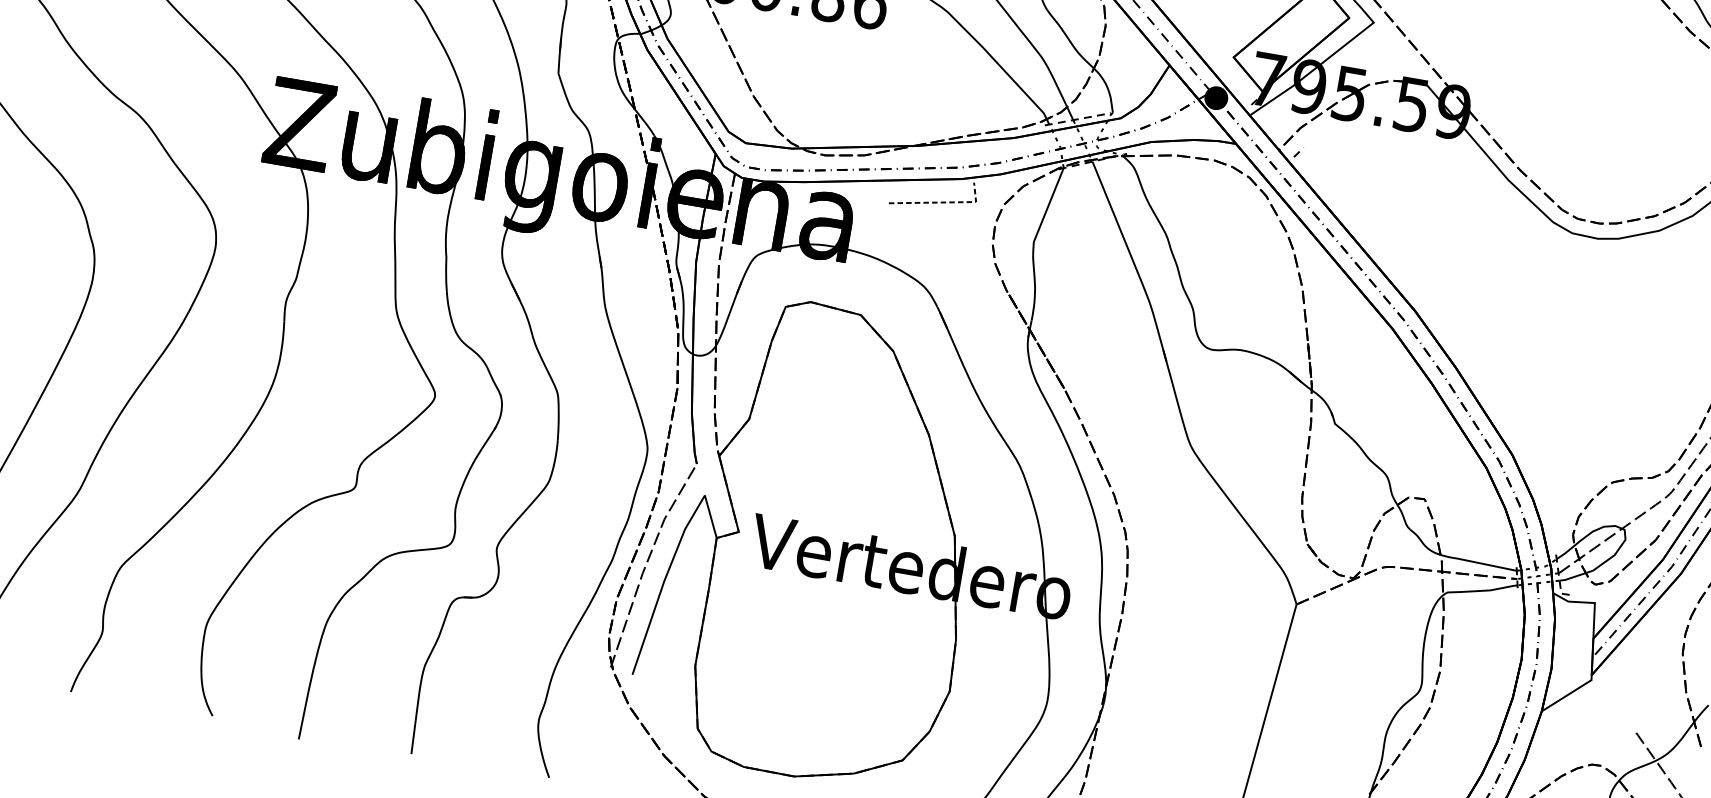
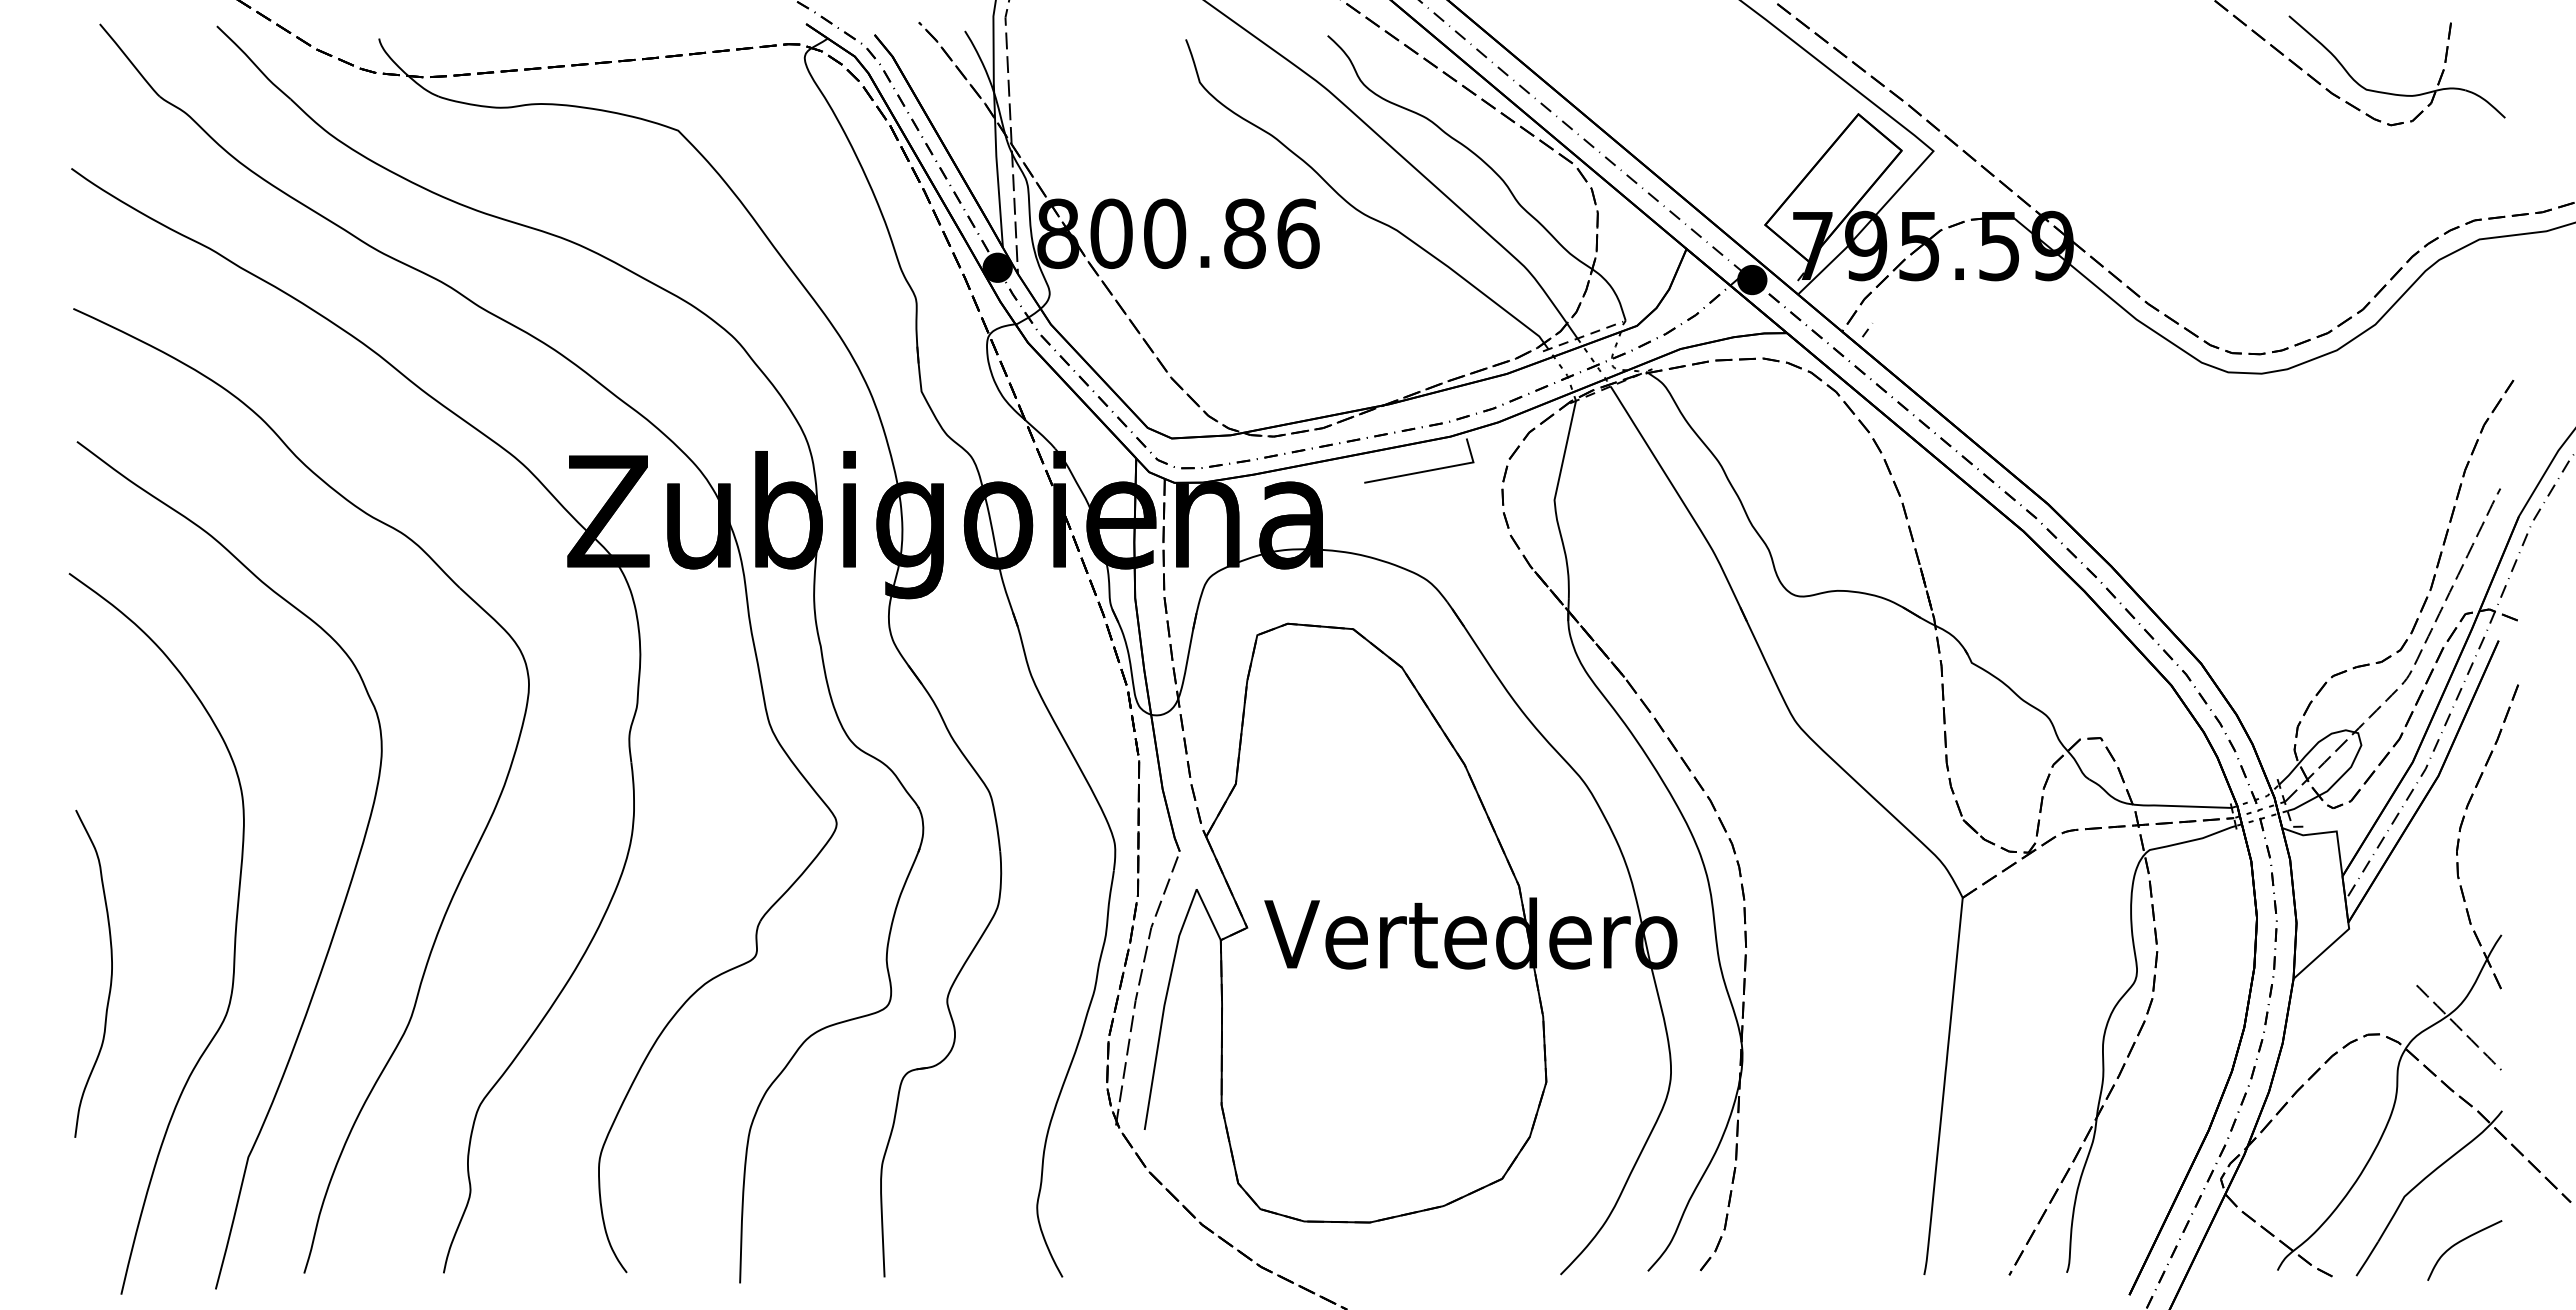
line: (942, 202) -> (1431, 470), dashed -> solid

